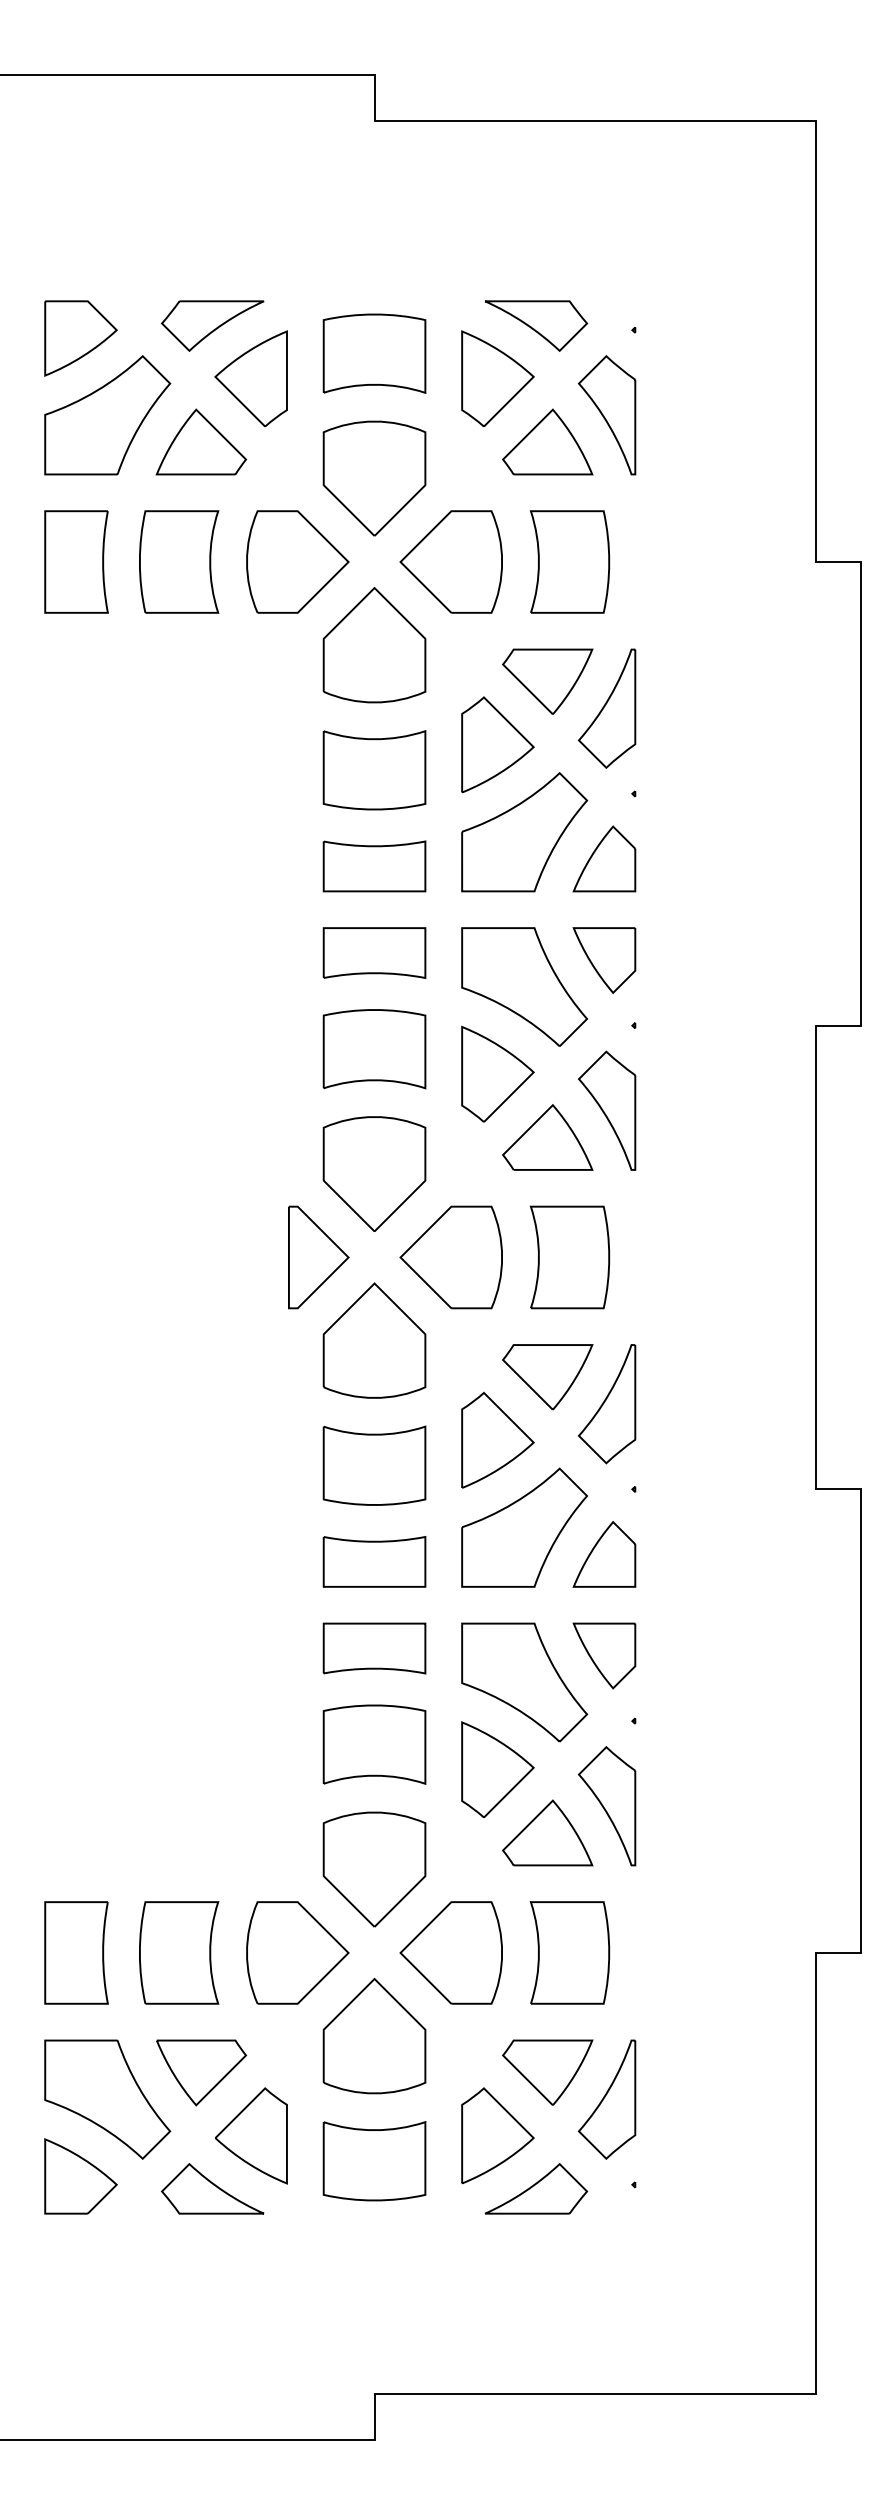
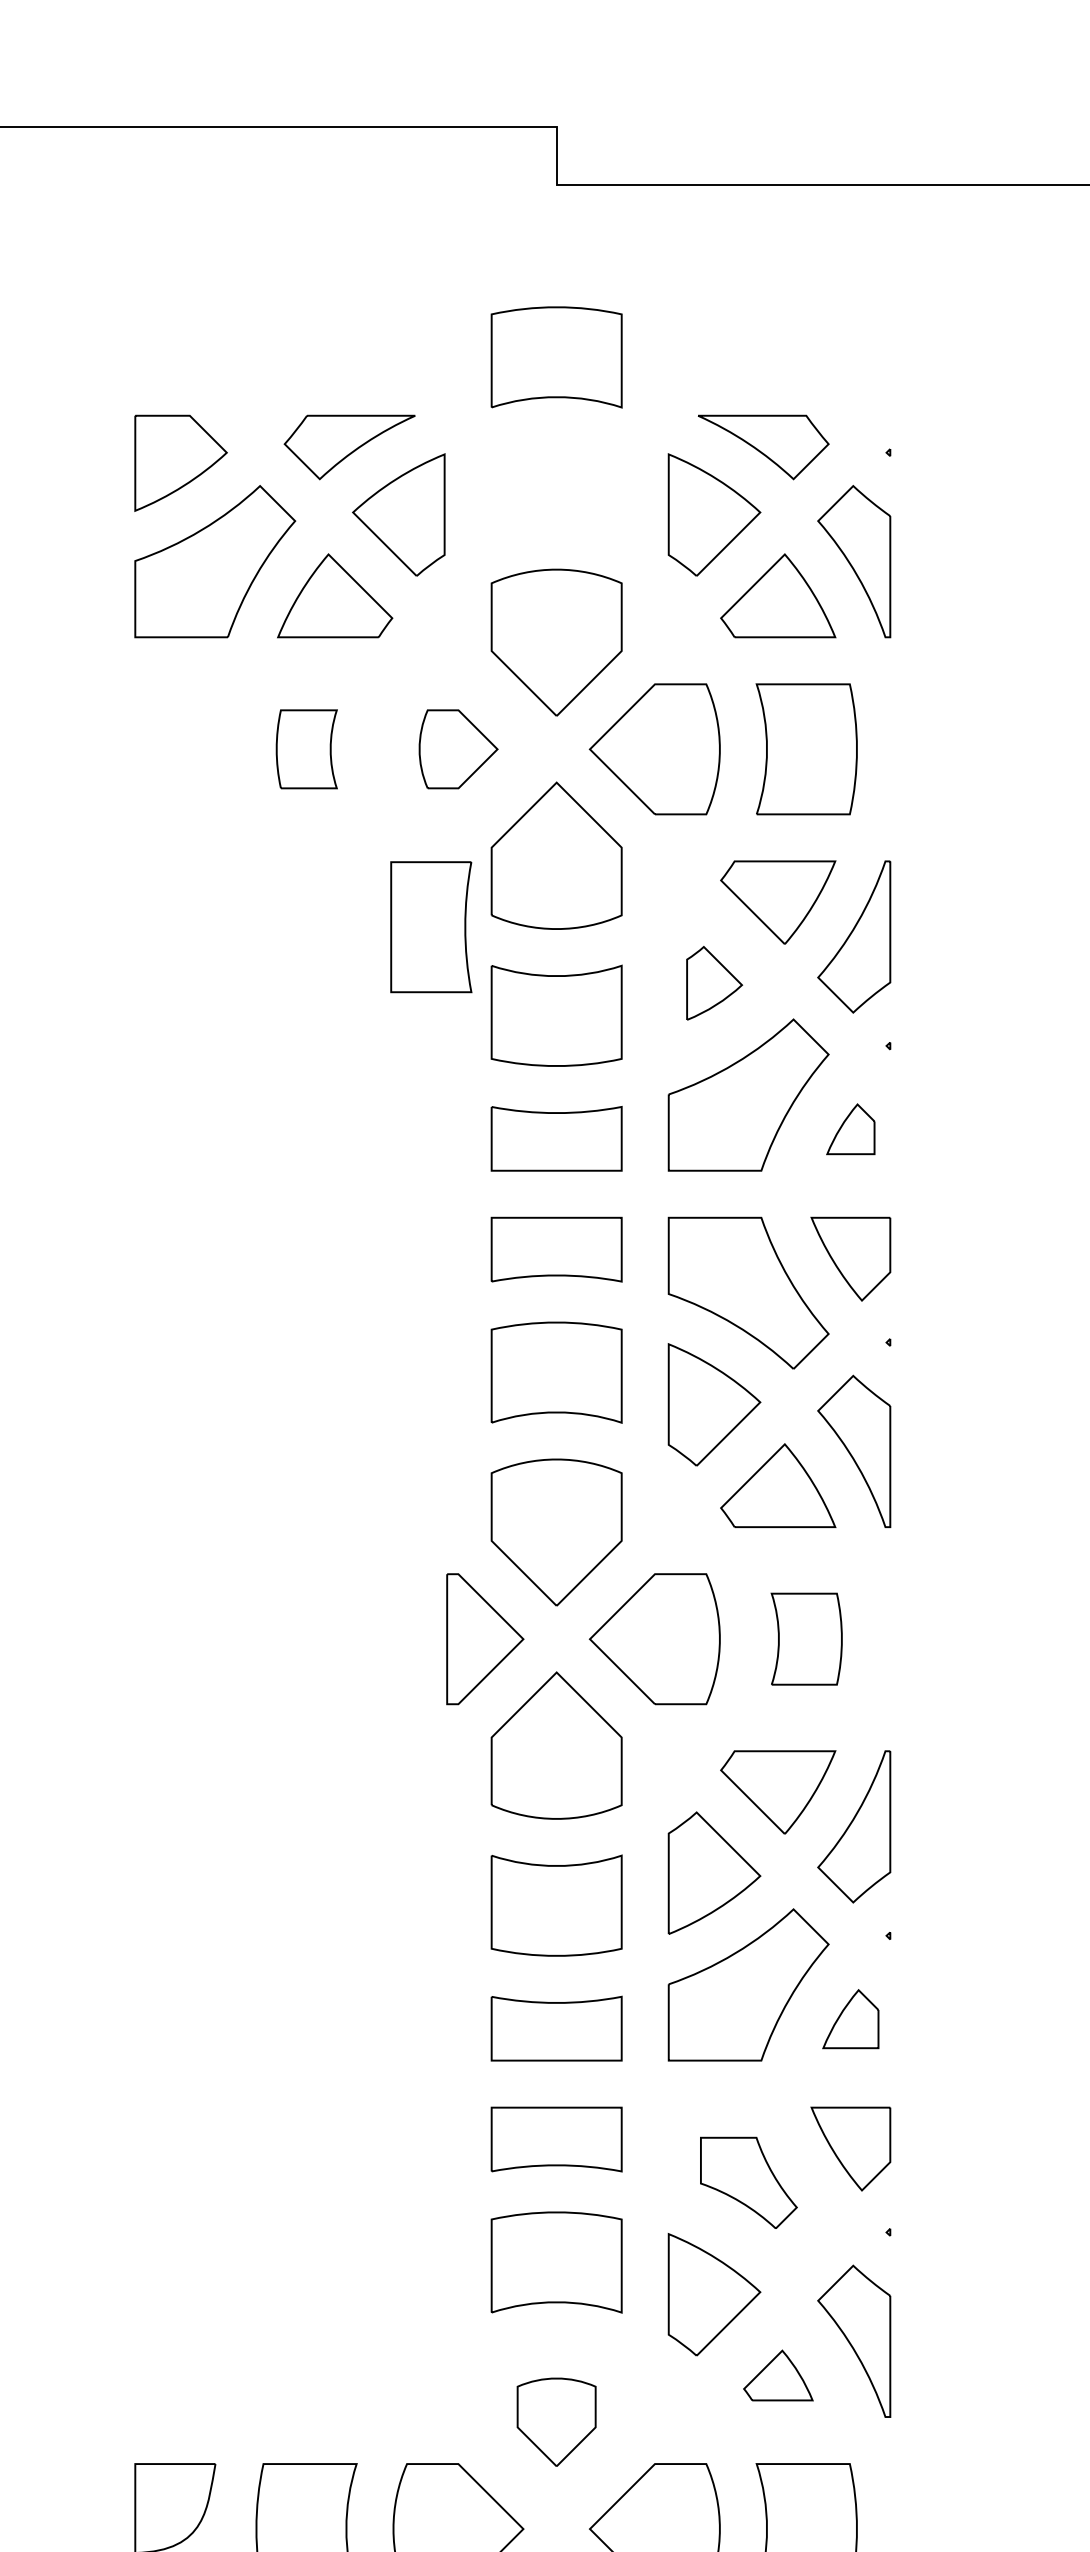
part: (374, 353) -> (556, 357), moved
part: (76, 561) -> (431, 926), moved
part: (179, 561) -> (307, 748), size x0.6
part: (297, 561) -> (458, 748), size x0.6
part: (497, 744) -> (713, 982), size x0.6
part: (604, 858) -> (850, 1128), size x0.6
part: (569, 1257) -> (806, 1639), size x0.7
part: (604, 1554) -> (850, 2019), size x0.7
part: (524, 1682) -> (748, 2182), size x0.6
part: (547, 1832) -> (777, 2374), size x0.6
part: (374, 1869) -> (556, 2422), size x0.6

